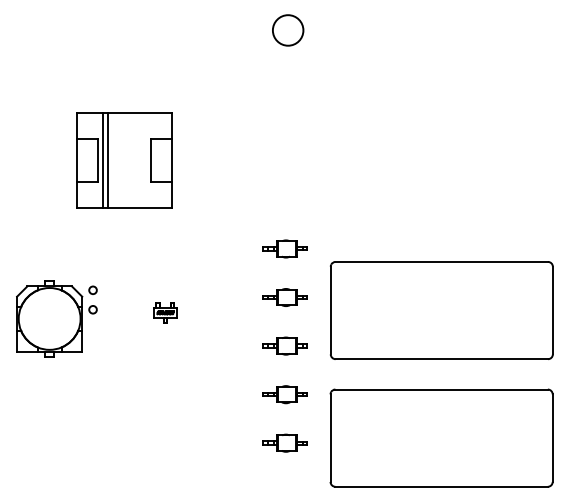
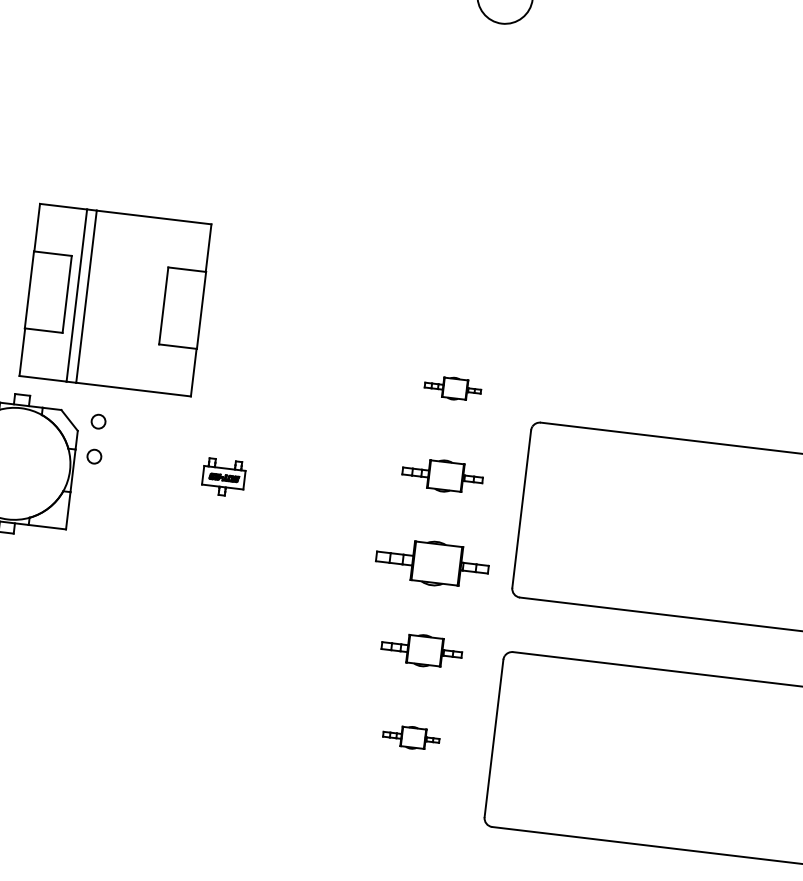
part: (124, 160) -> (115, 300), moved
part: (284, 248) -> (451, 387), size x0.7
part: (284, 345) -> (431, 561), size x1.4
part: (284, 442) -> (410, 736), size x0.7

